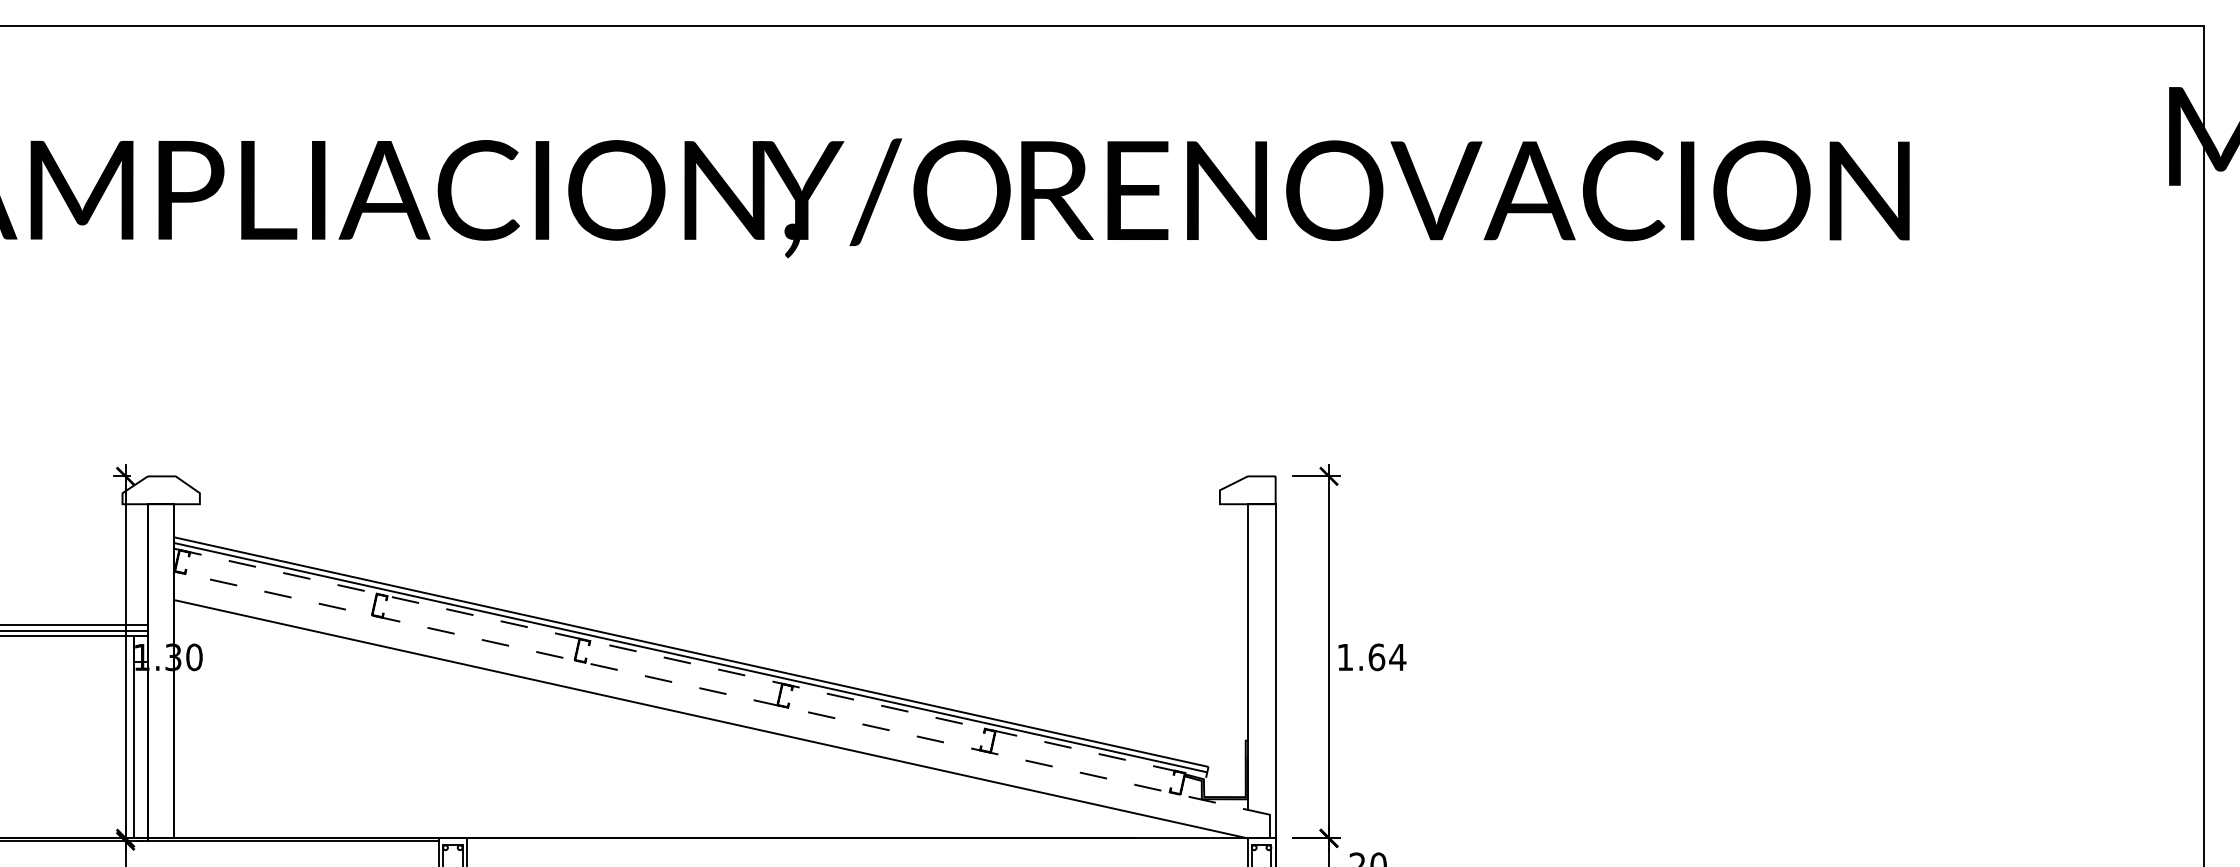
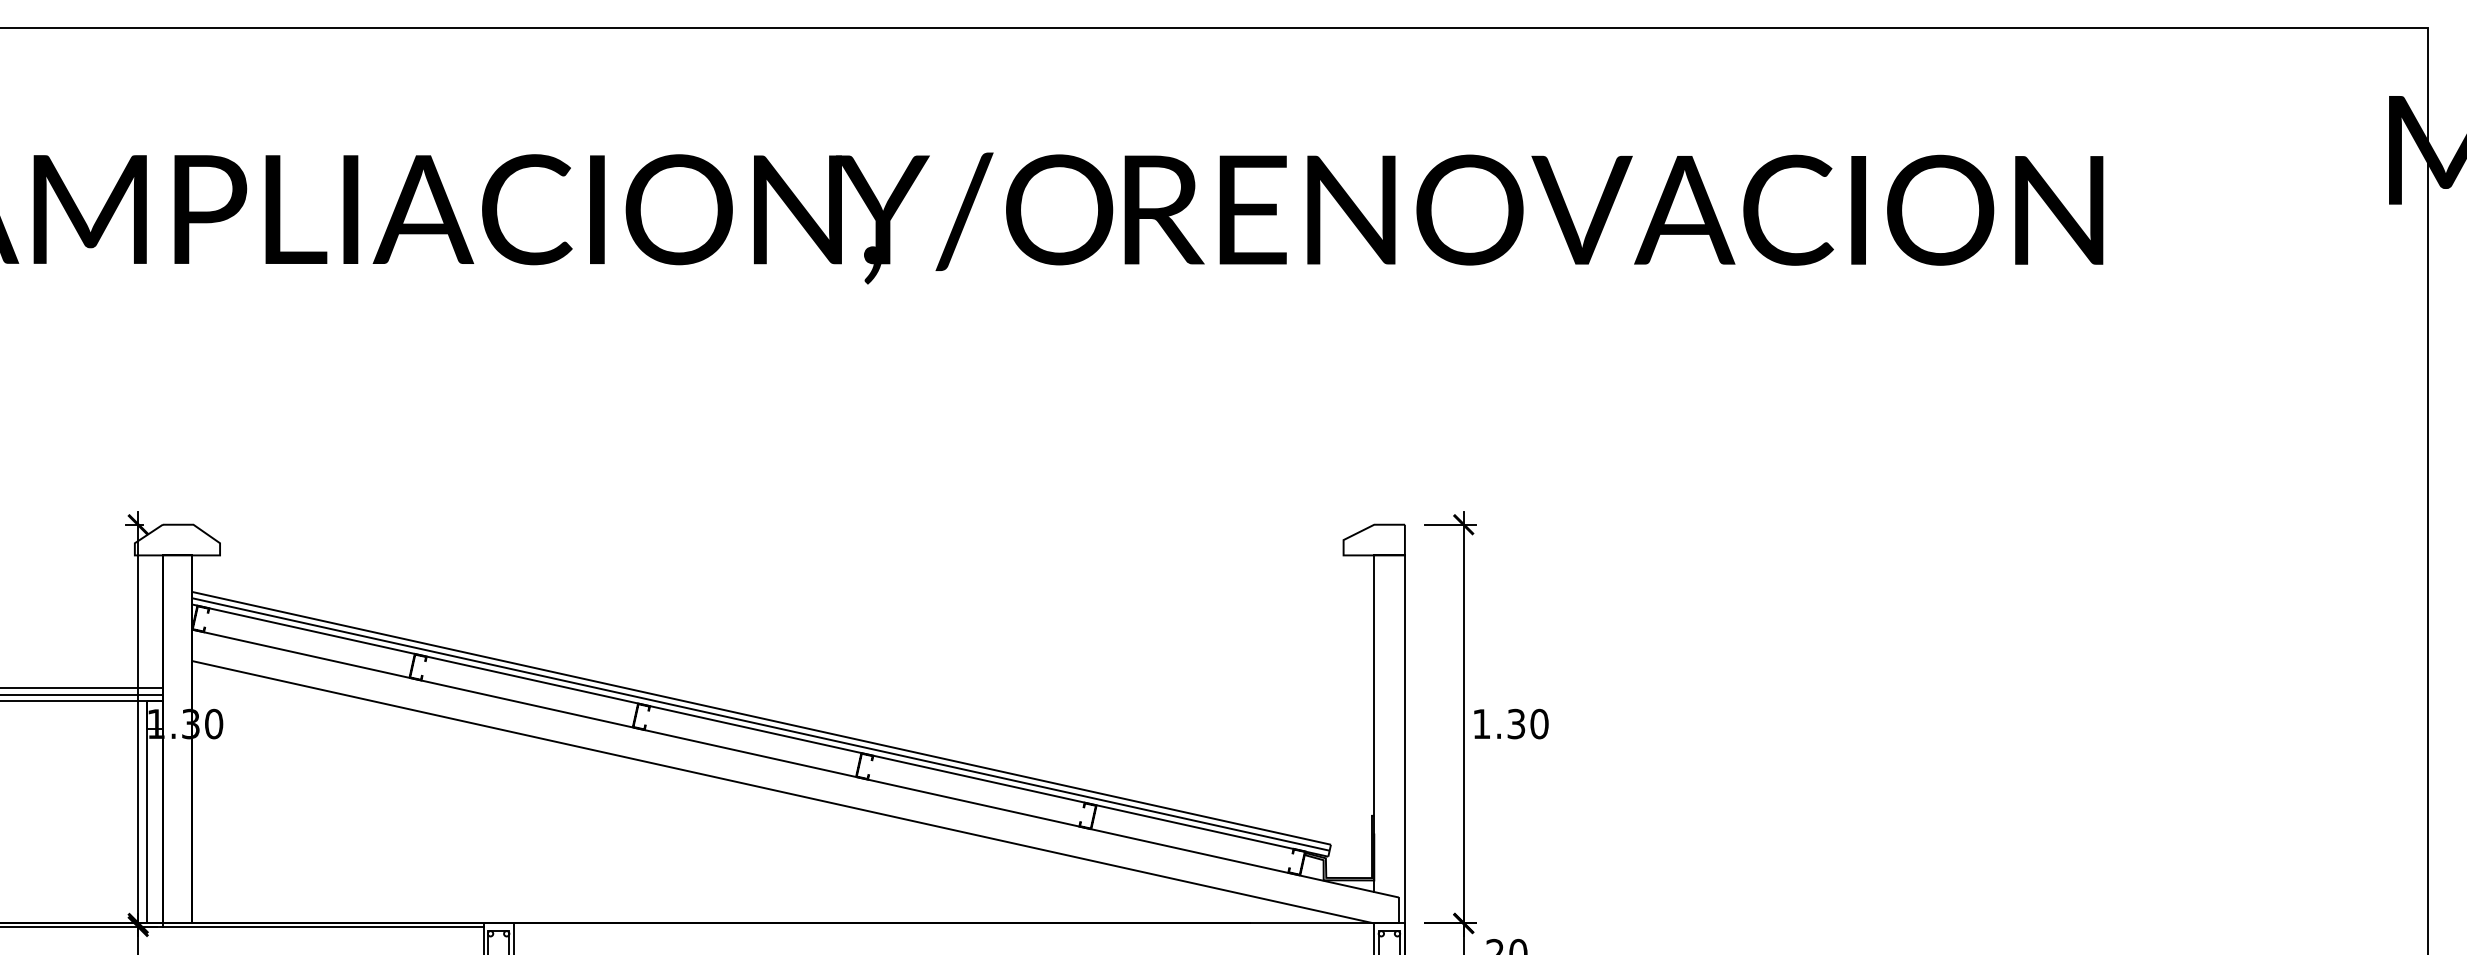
text: (1387, 656) -> (1528, 723), 1.64 -> 1.30
line: (690, 663) -> (760, 730), dashed -> solid
line: (721, 693) -> (794, 763), dashed -> solid

